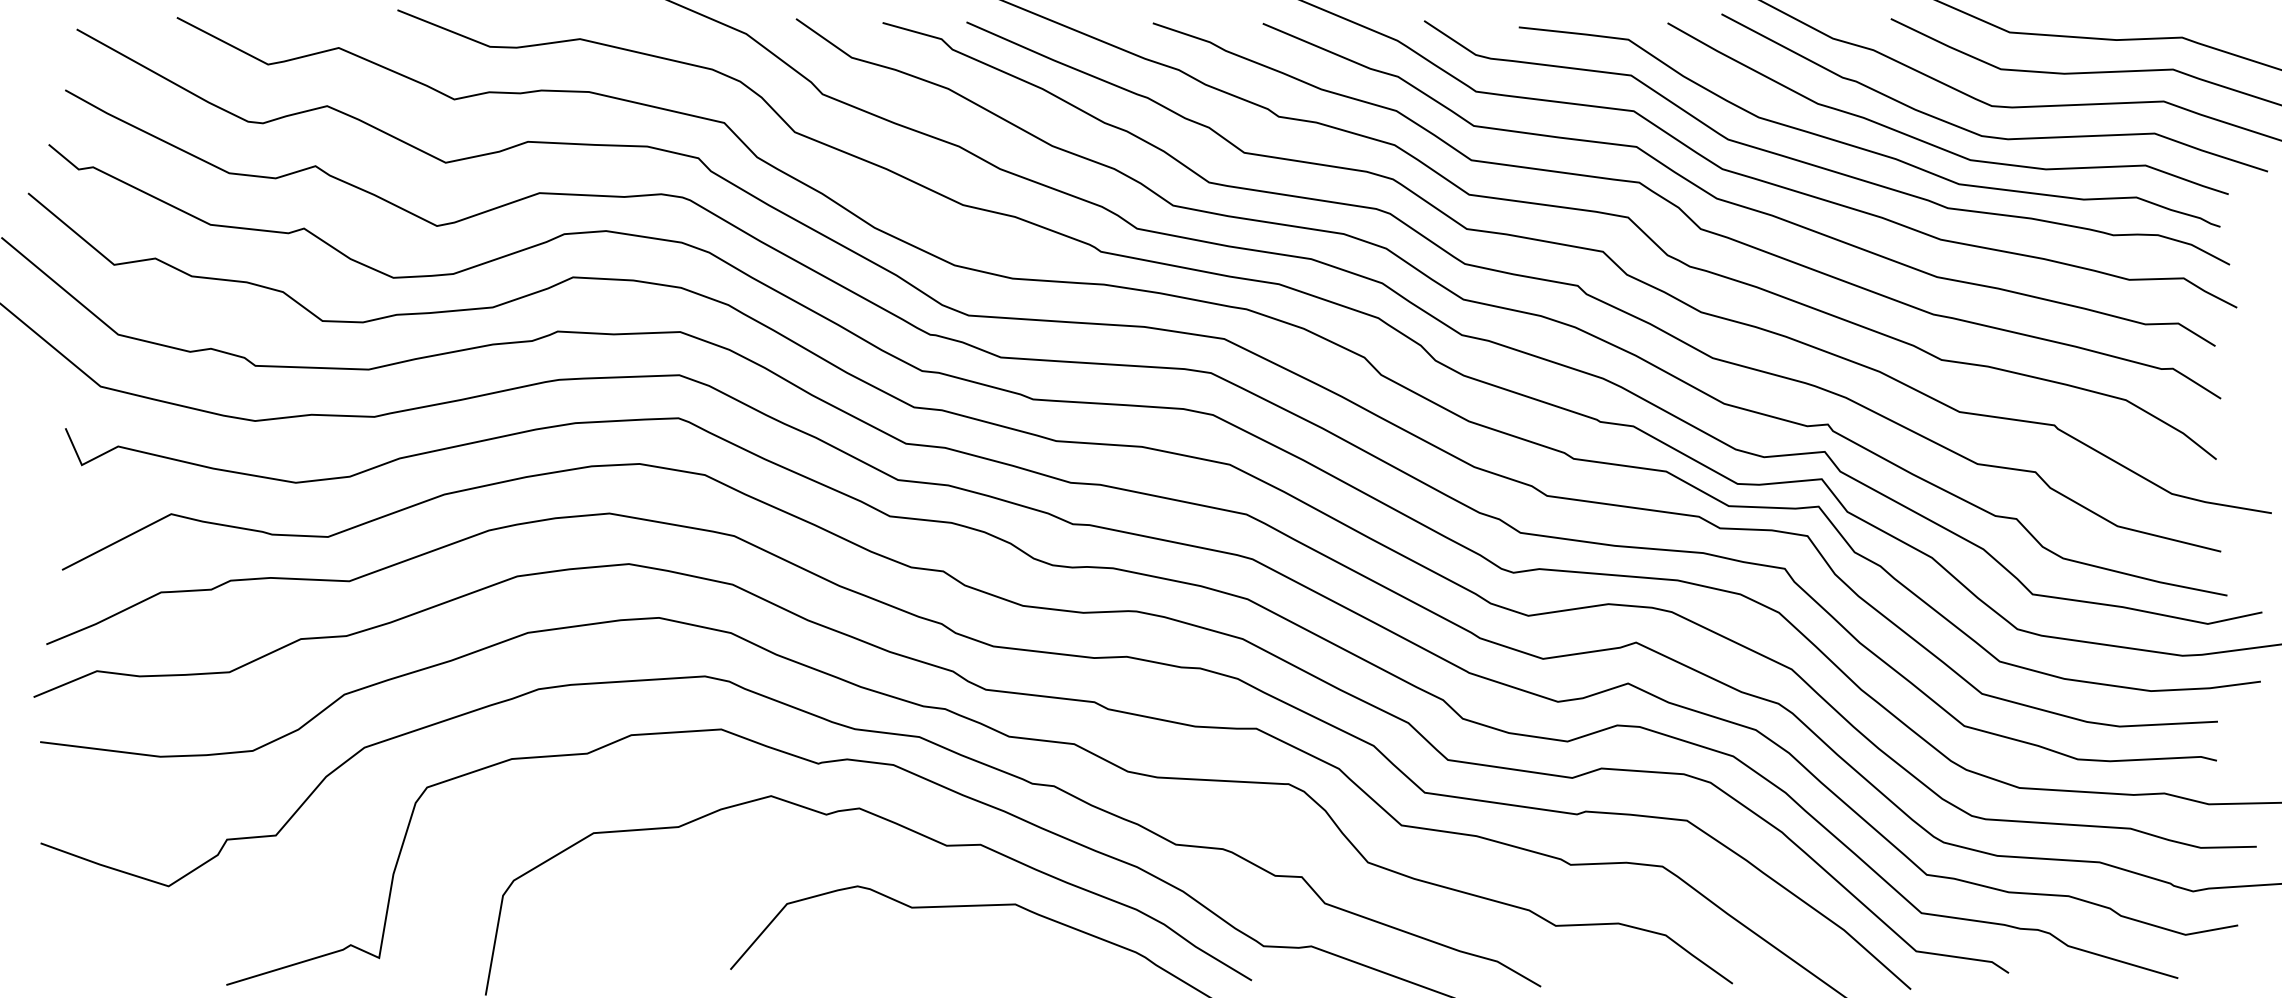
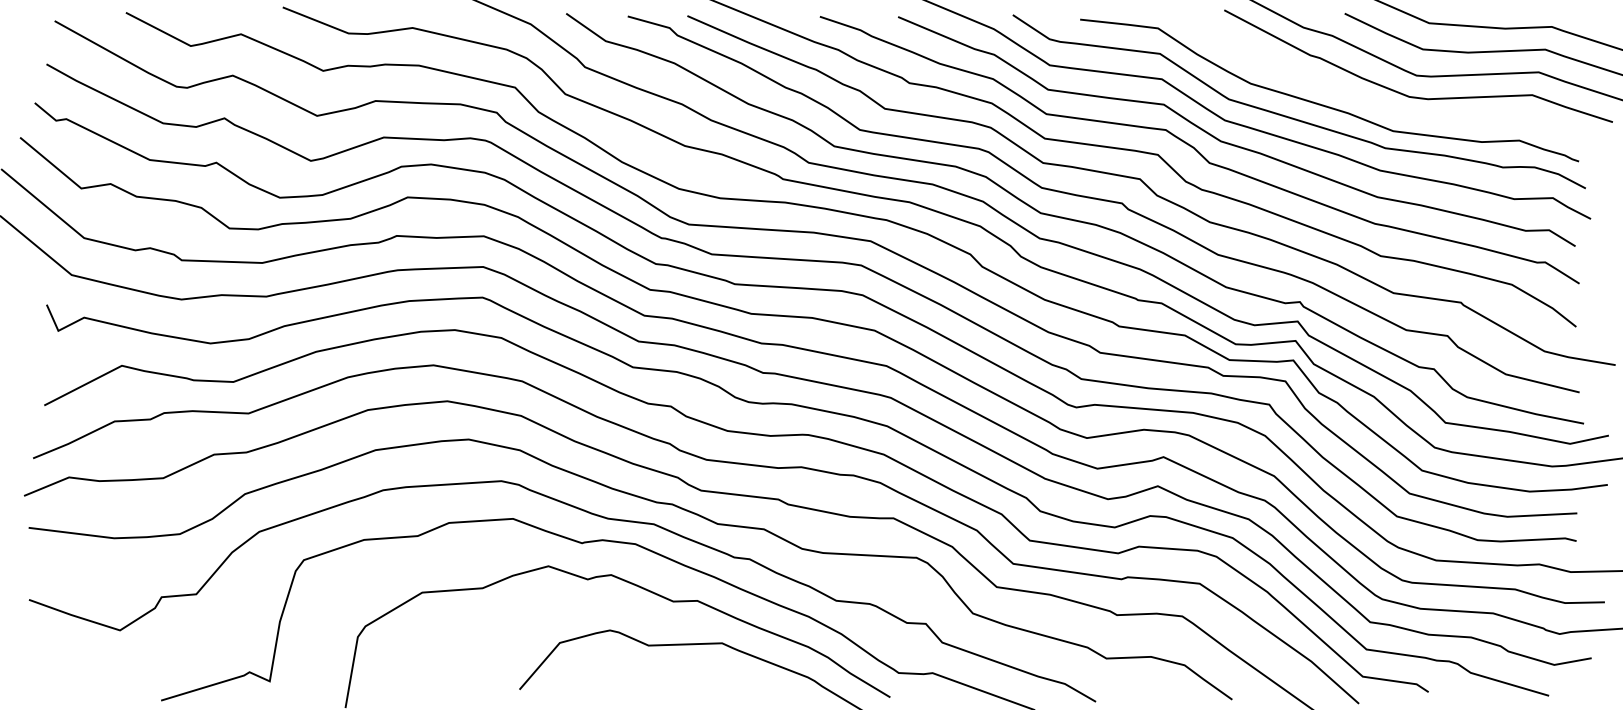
curve: (1934, 143) -> (1375, 102), removed

